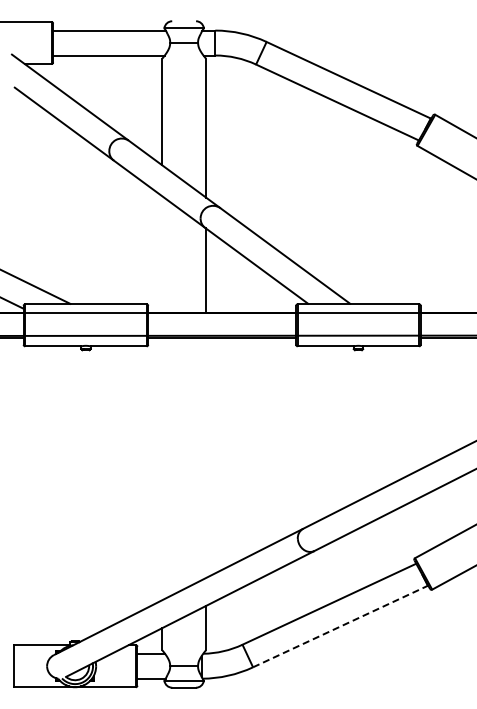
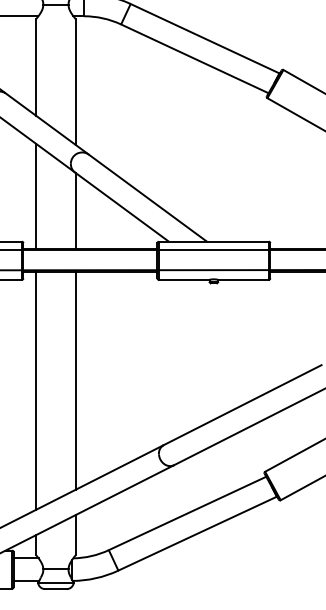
line: (162, 254) -> (36, 196), added
line: (205, 457) -> (75, 380), added
line: (162, 468) -> (36, 390), added
line: (340, 626) -> (197, 533), dashed -> solid

